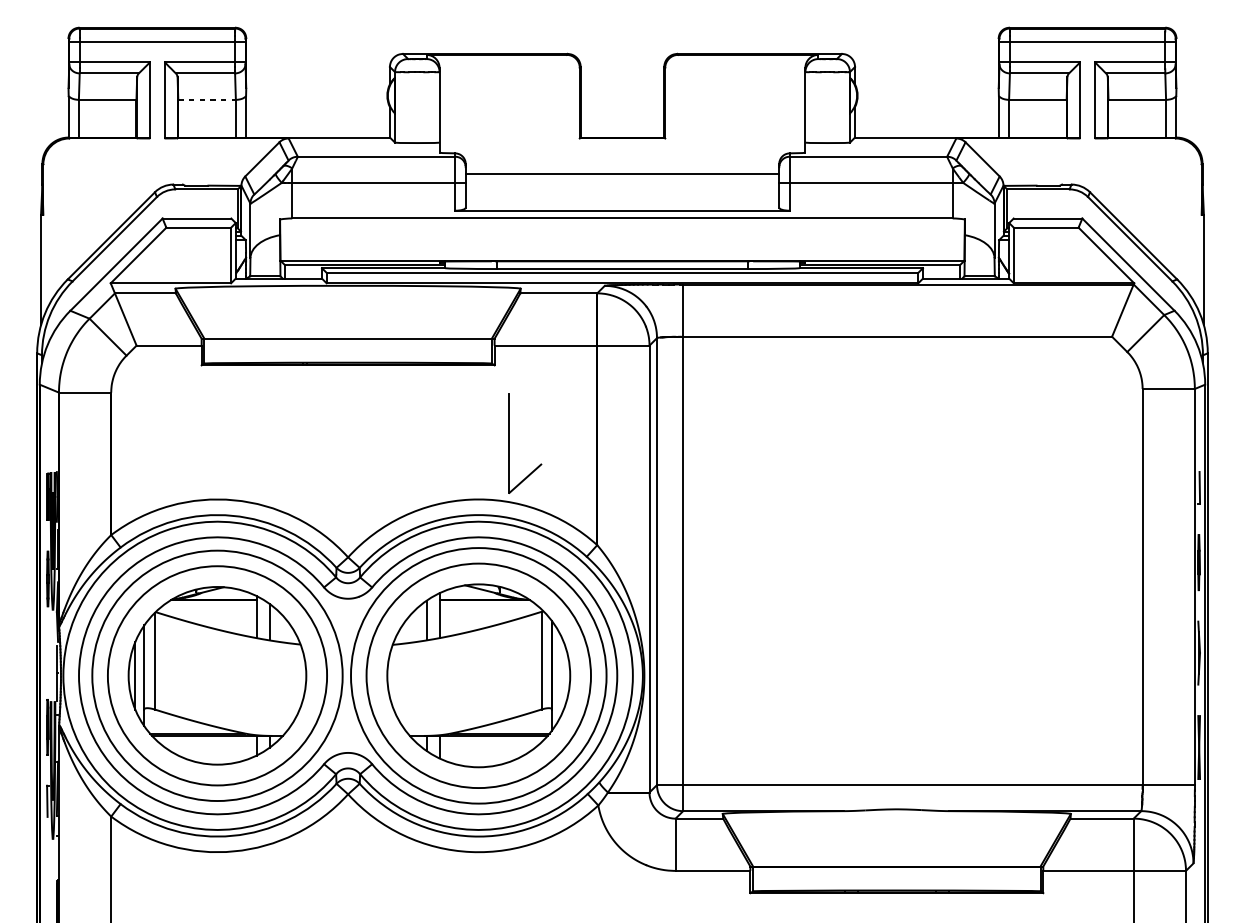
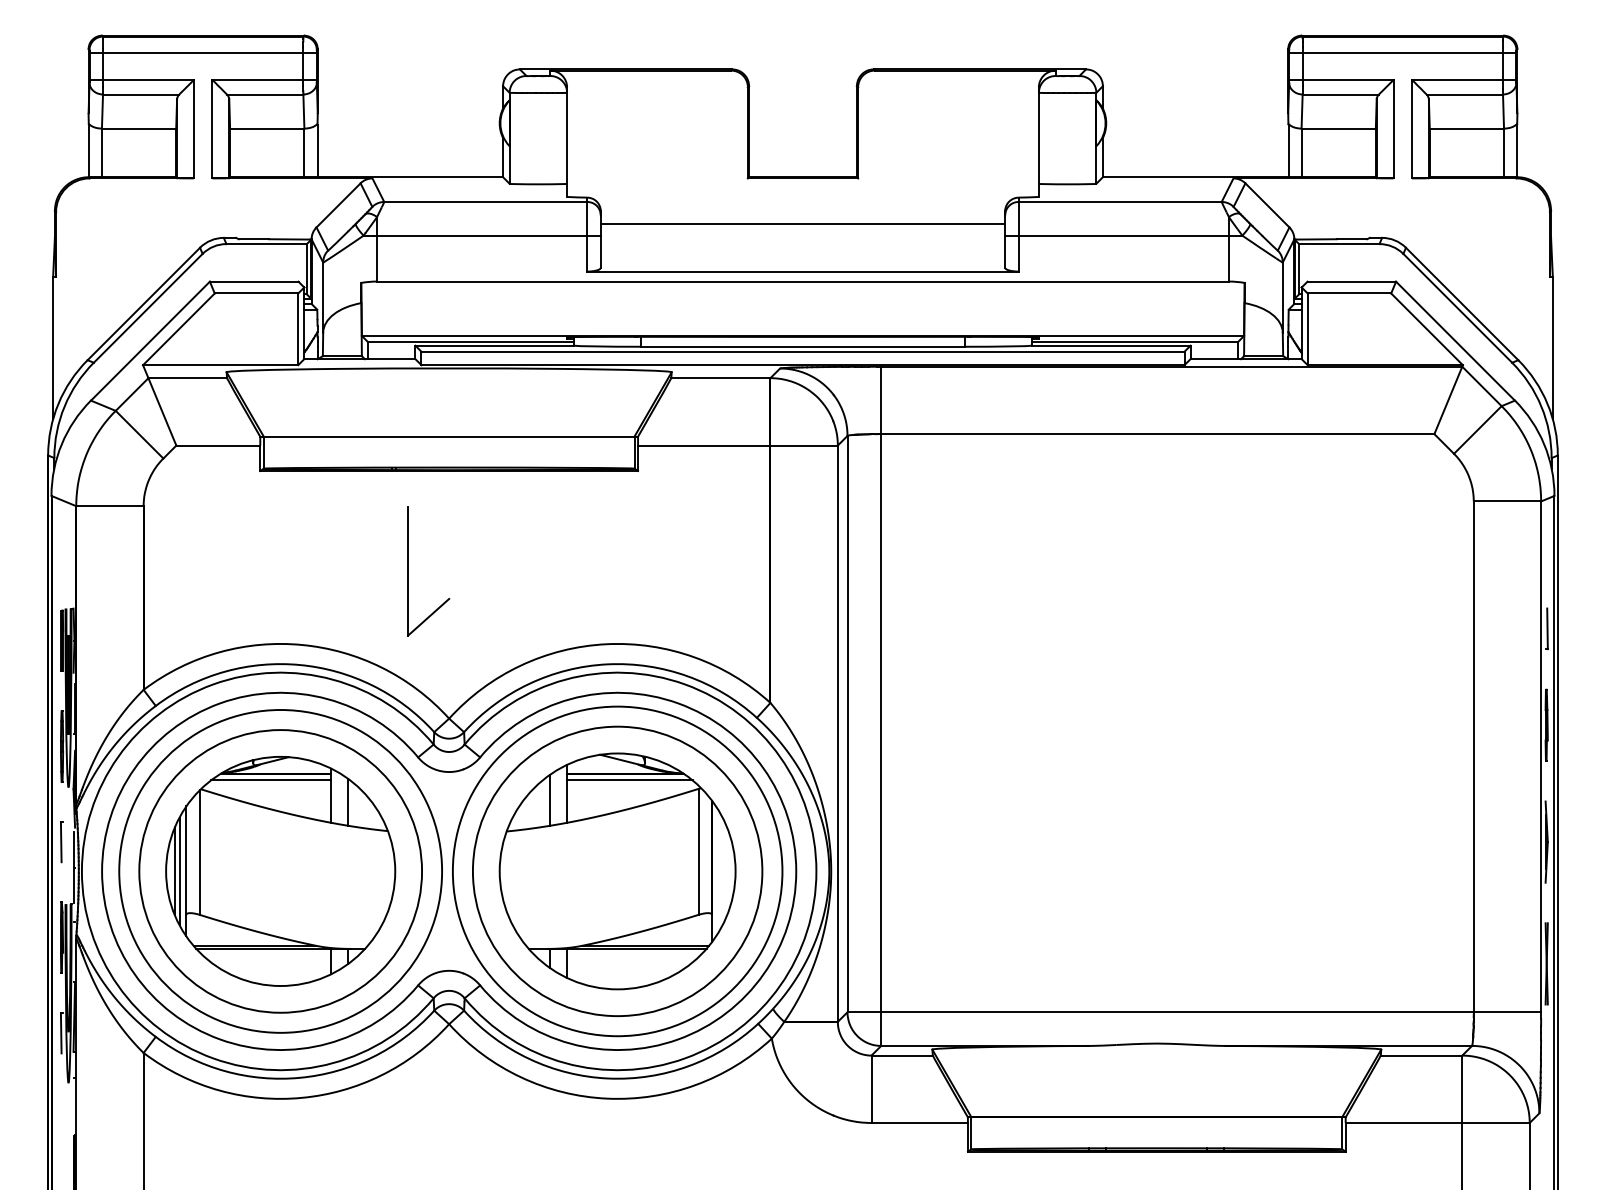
line: (207, 99) -> (267, 128), dashed -> solid
part: (509, 443) -> (408, 571), moved
line: (210, 605) -> (271, 780), added
line: (487, 605) -> (629, 780), added
line: (47, 653) -> (61, 842), added
line: (139, 675) -> (179, 871), added

